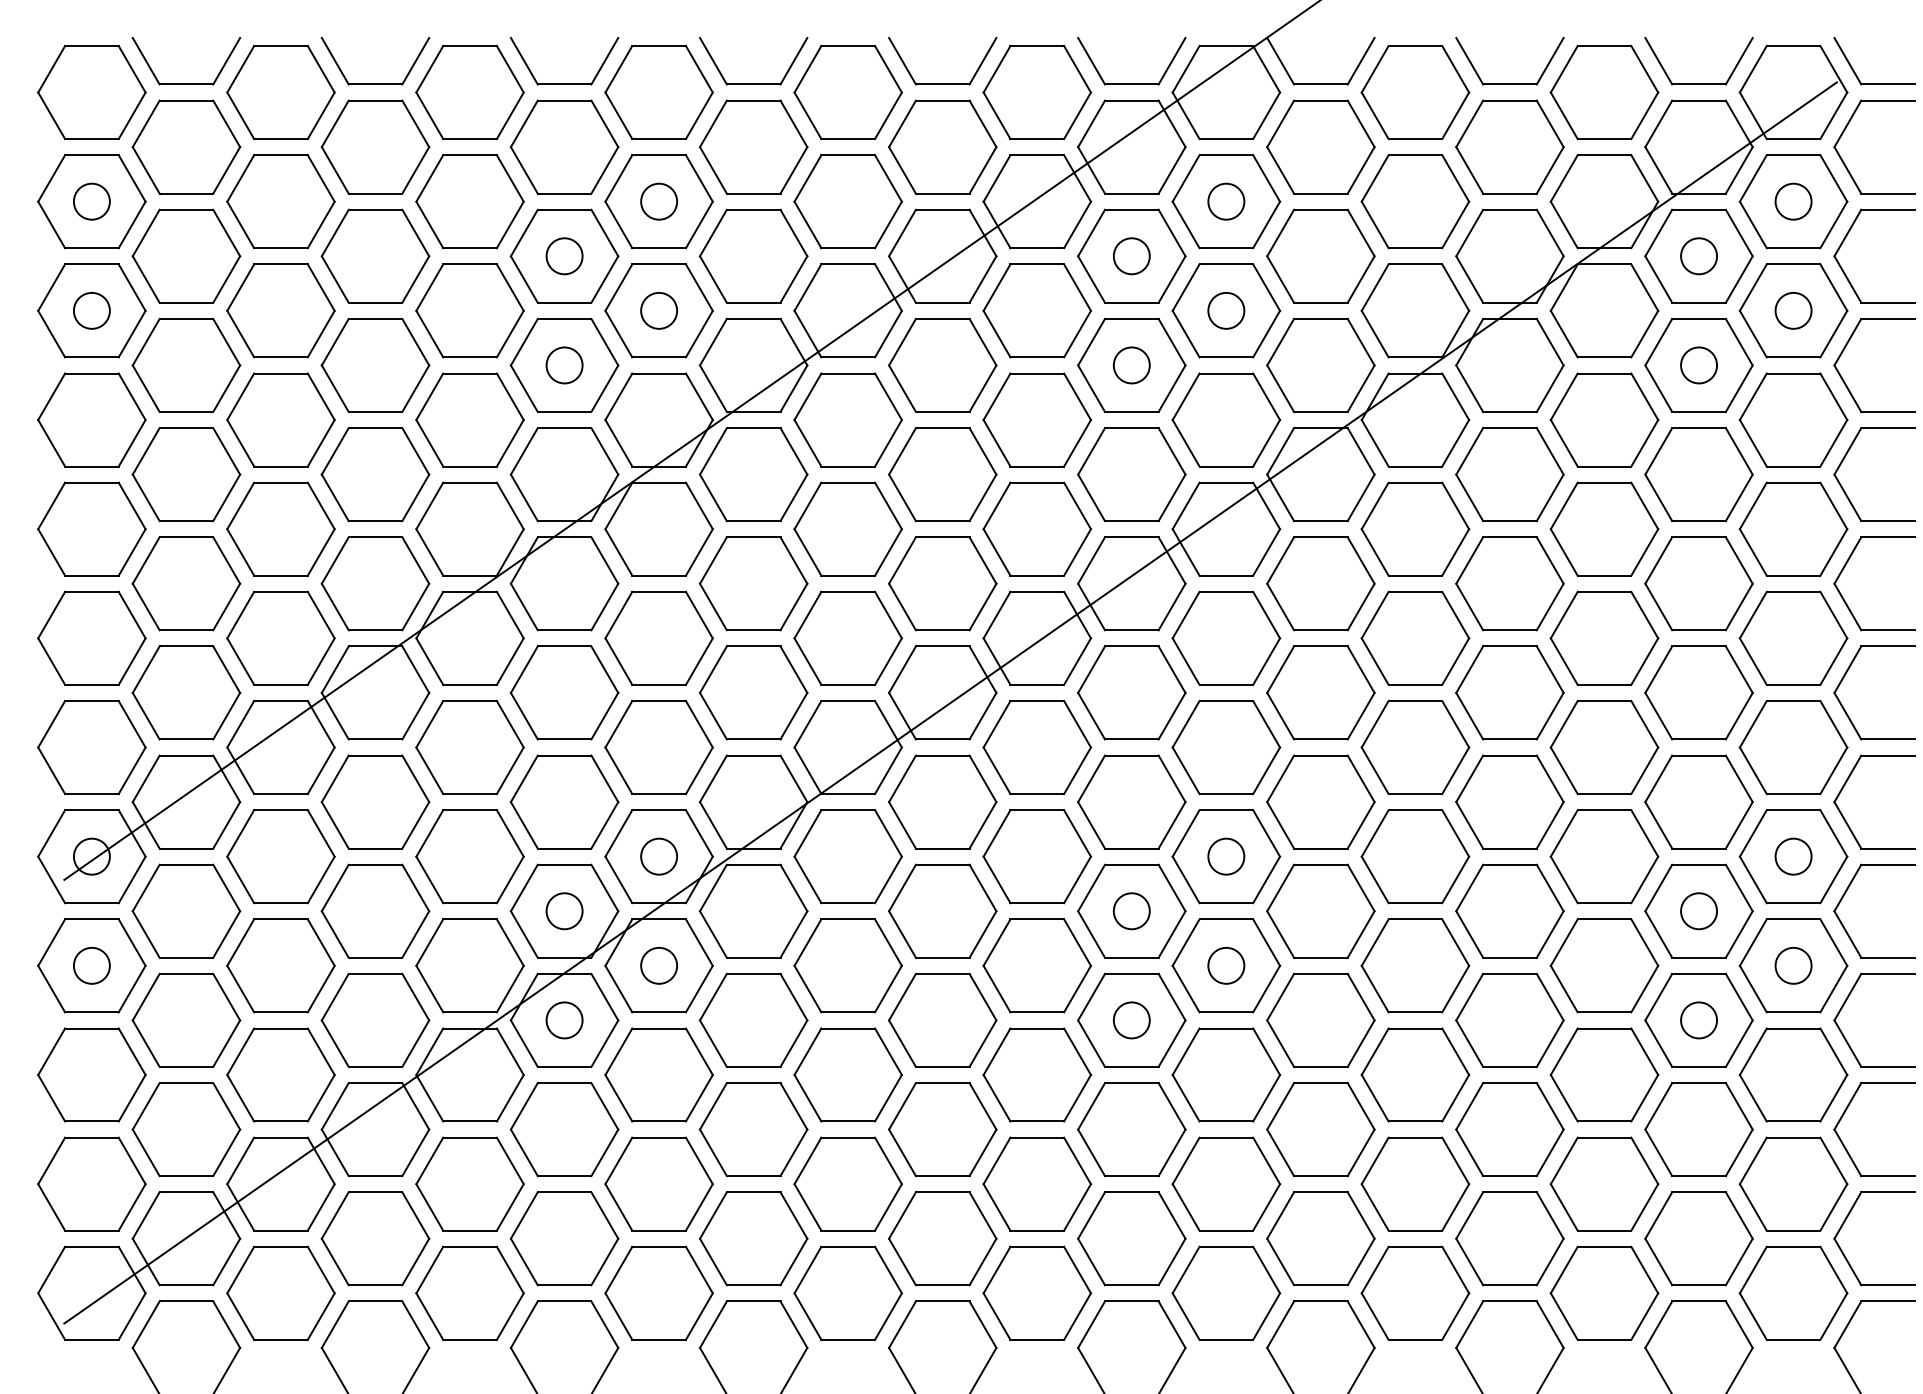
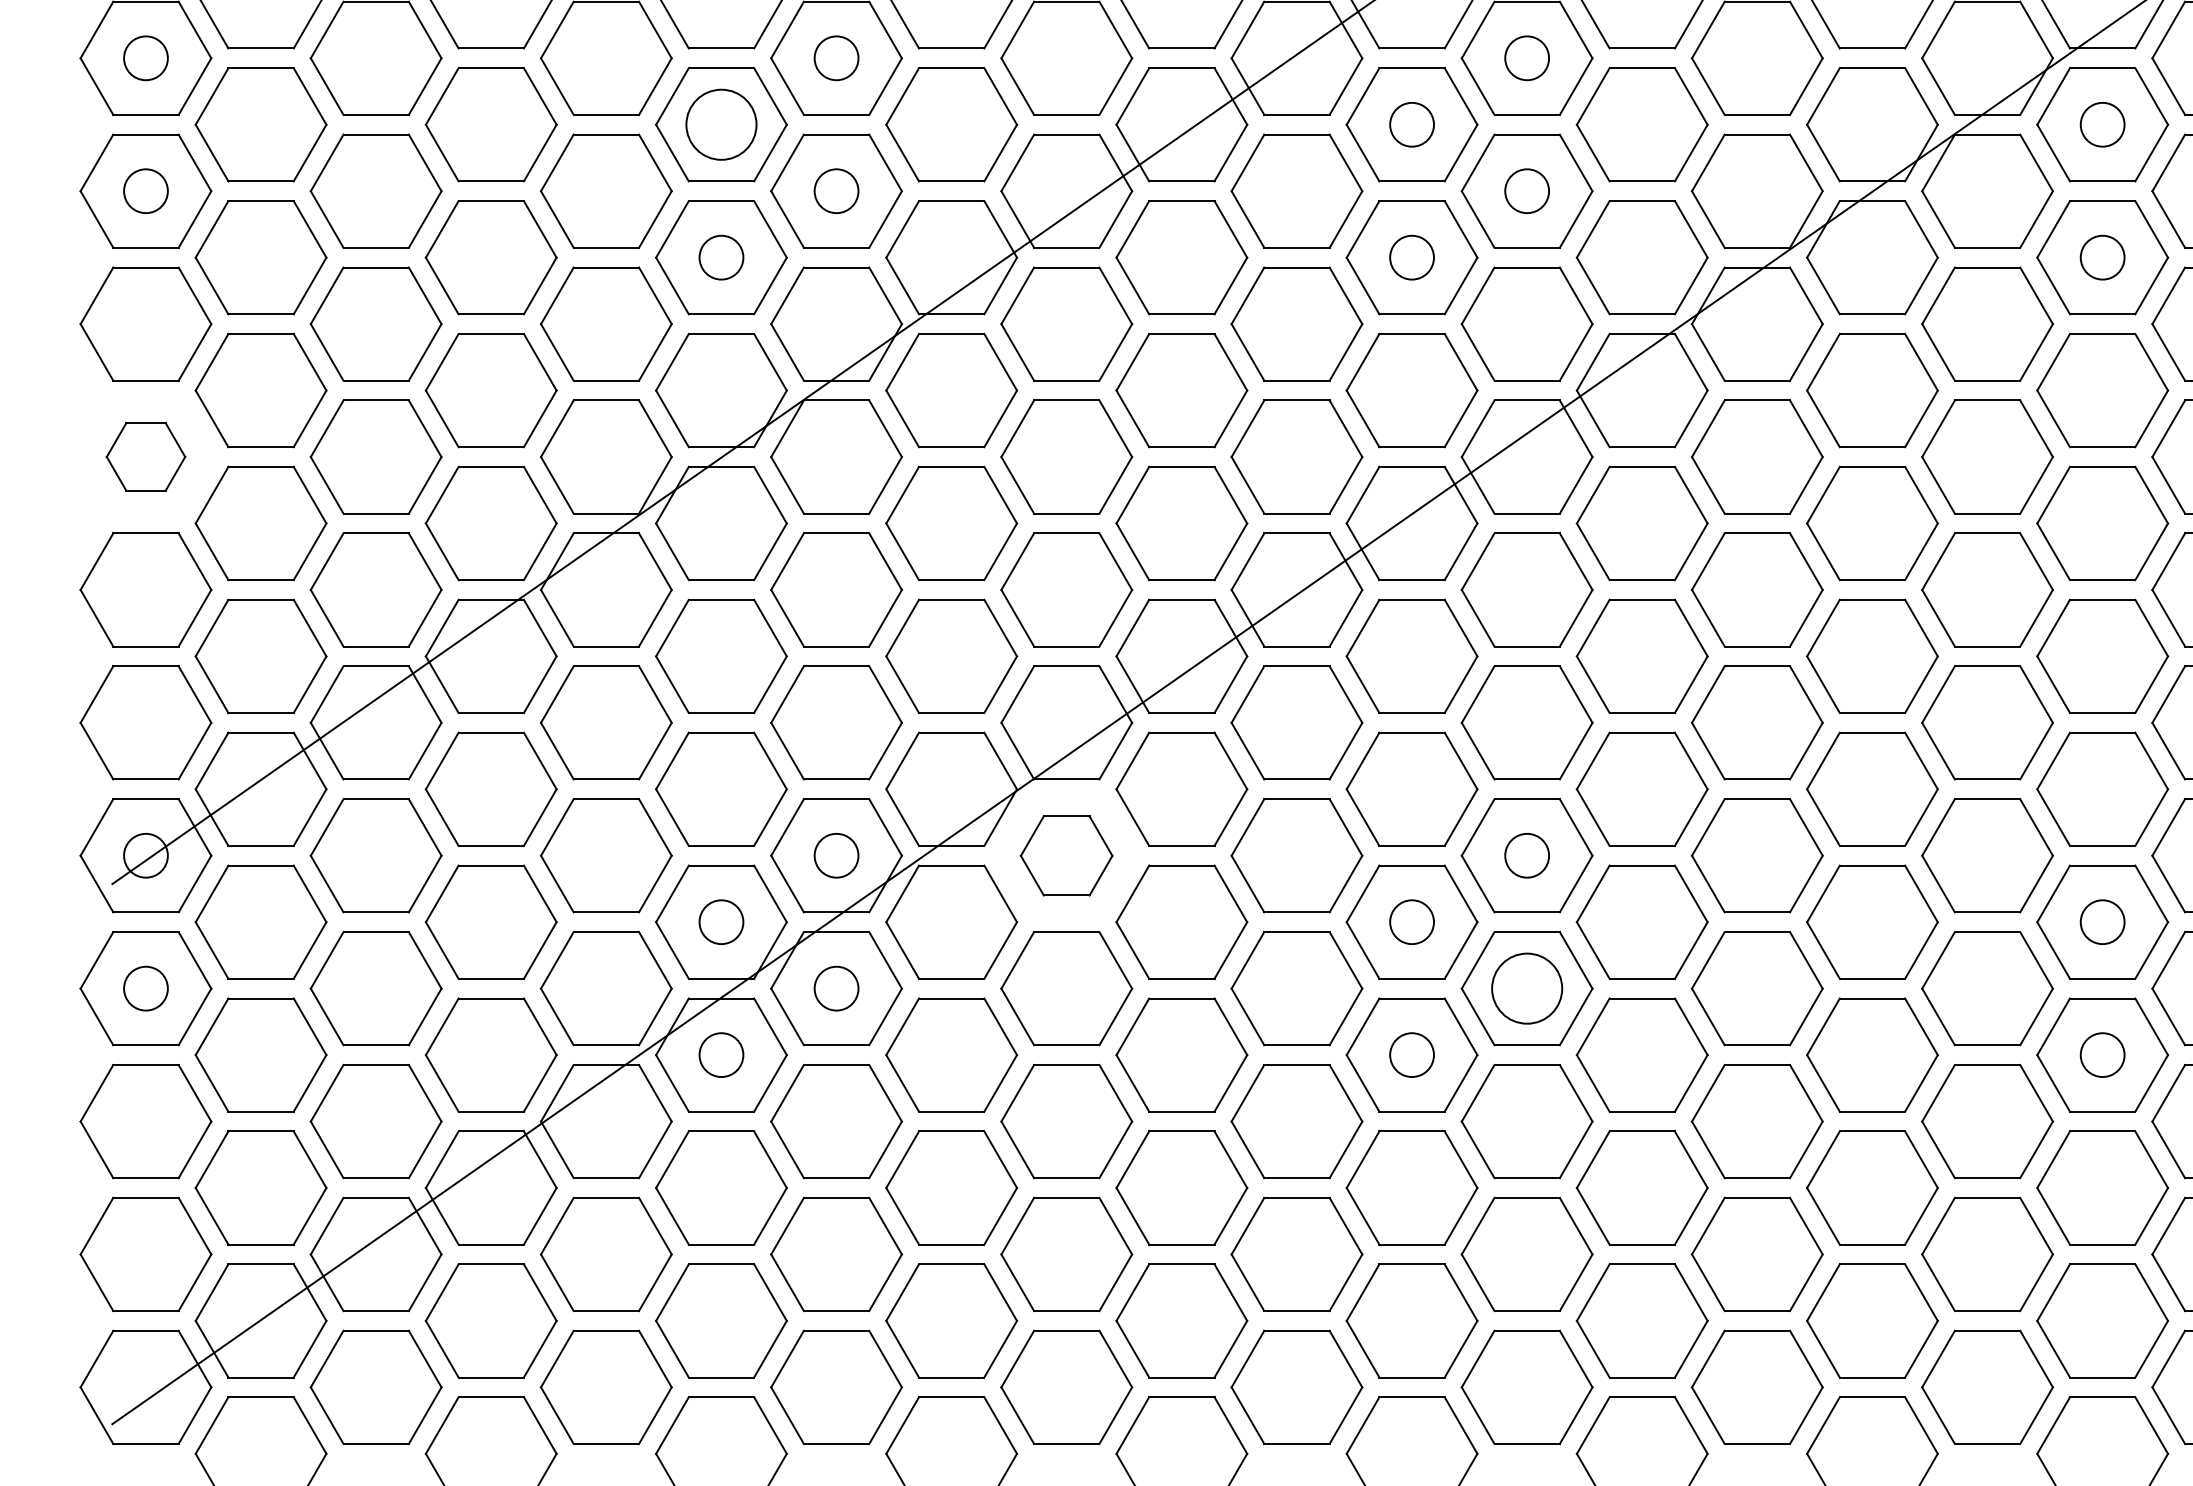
circle: (564, 256) -> (721, 125), size x1.6
part: (91, 528) -> (145, 456), size x0.6
part: (847, 856) -> (1065, 855), size x0.7
circle: (1226, 965) -> (1527, 988), size x1.6

